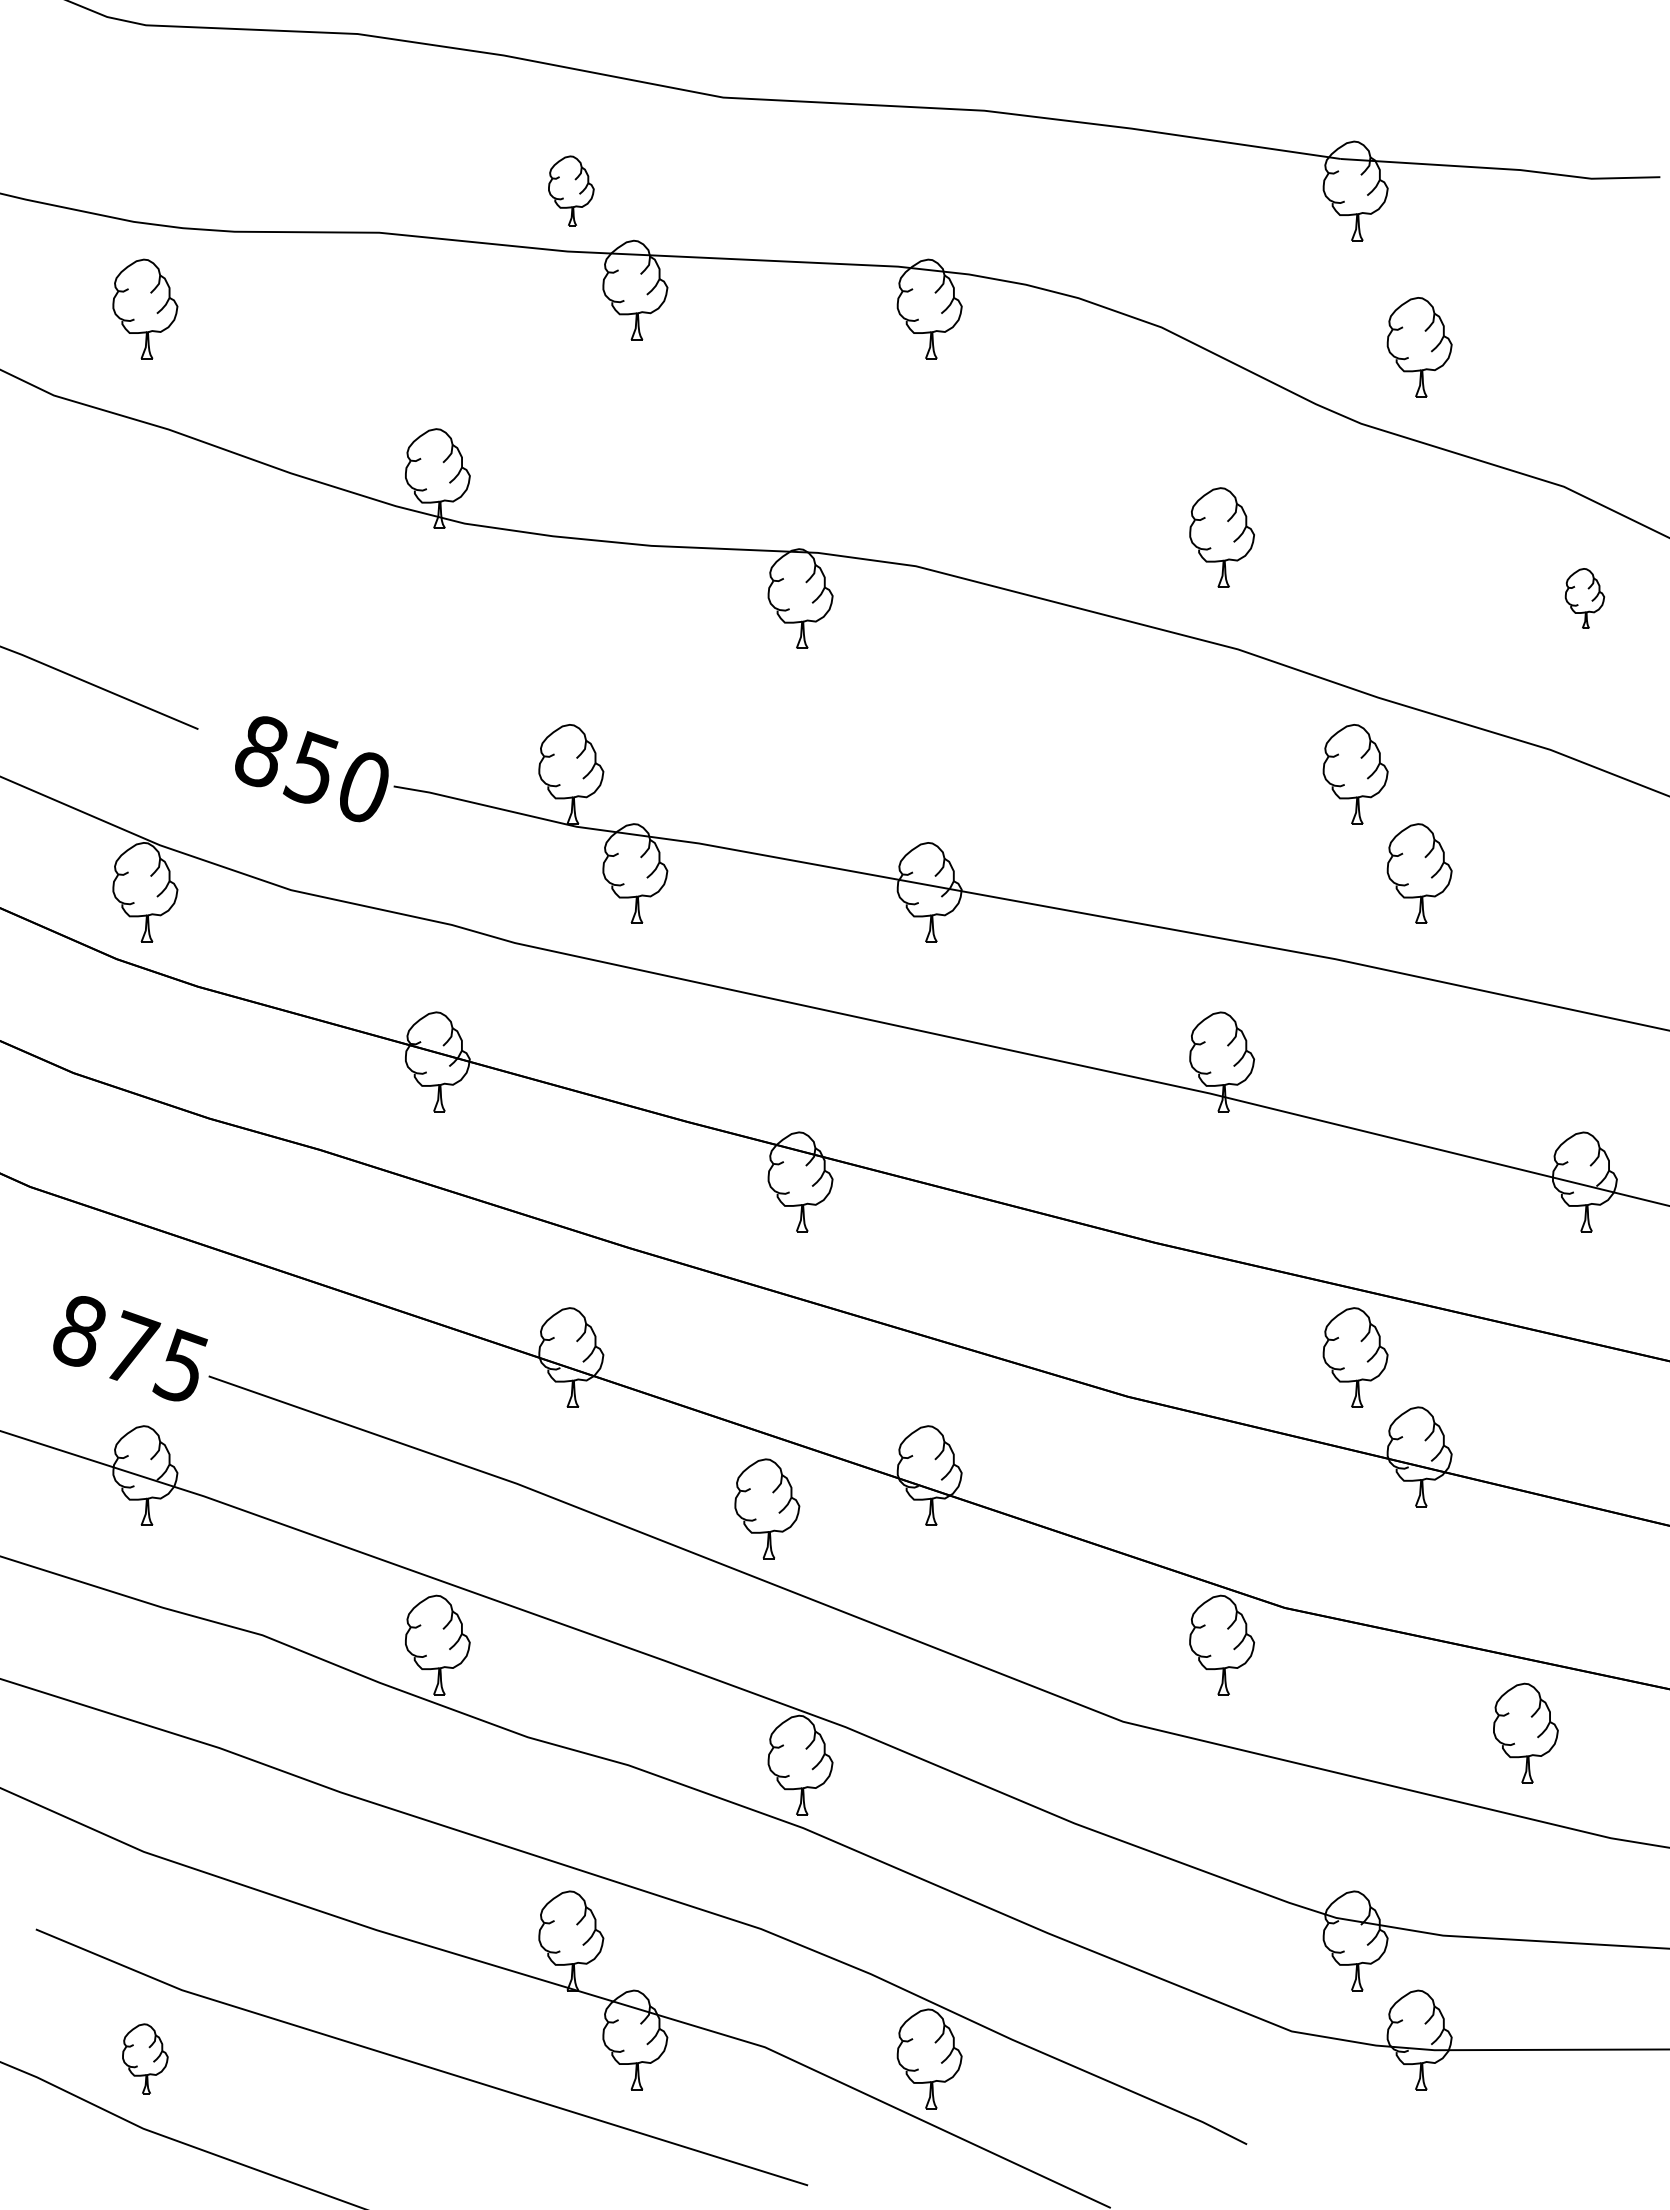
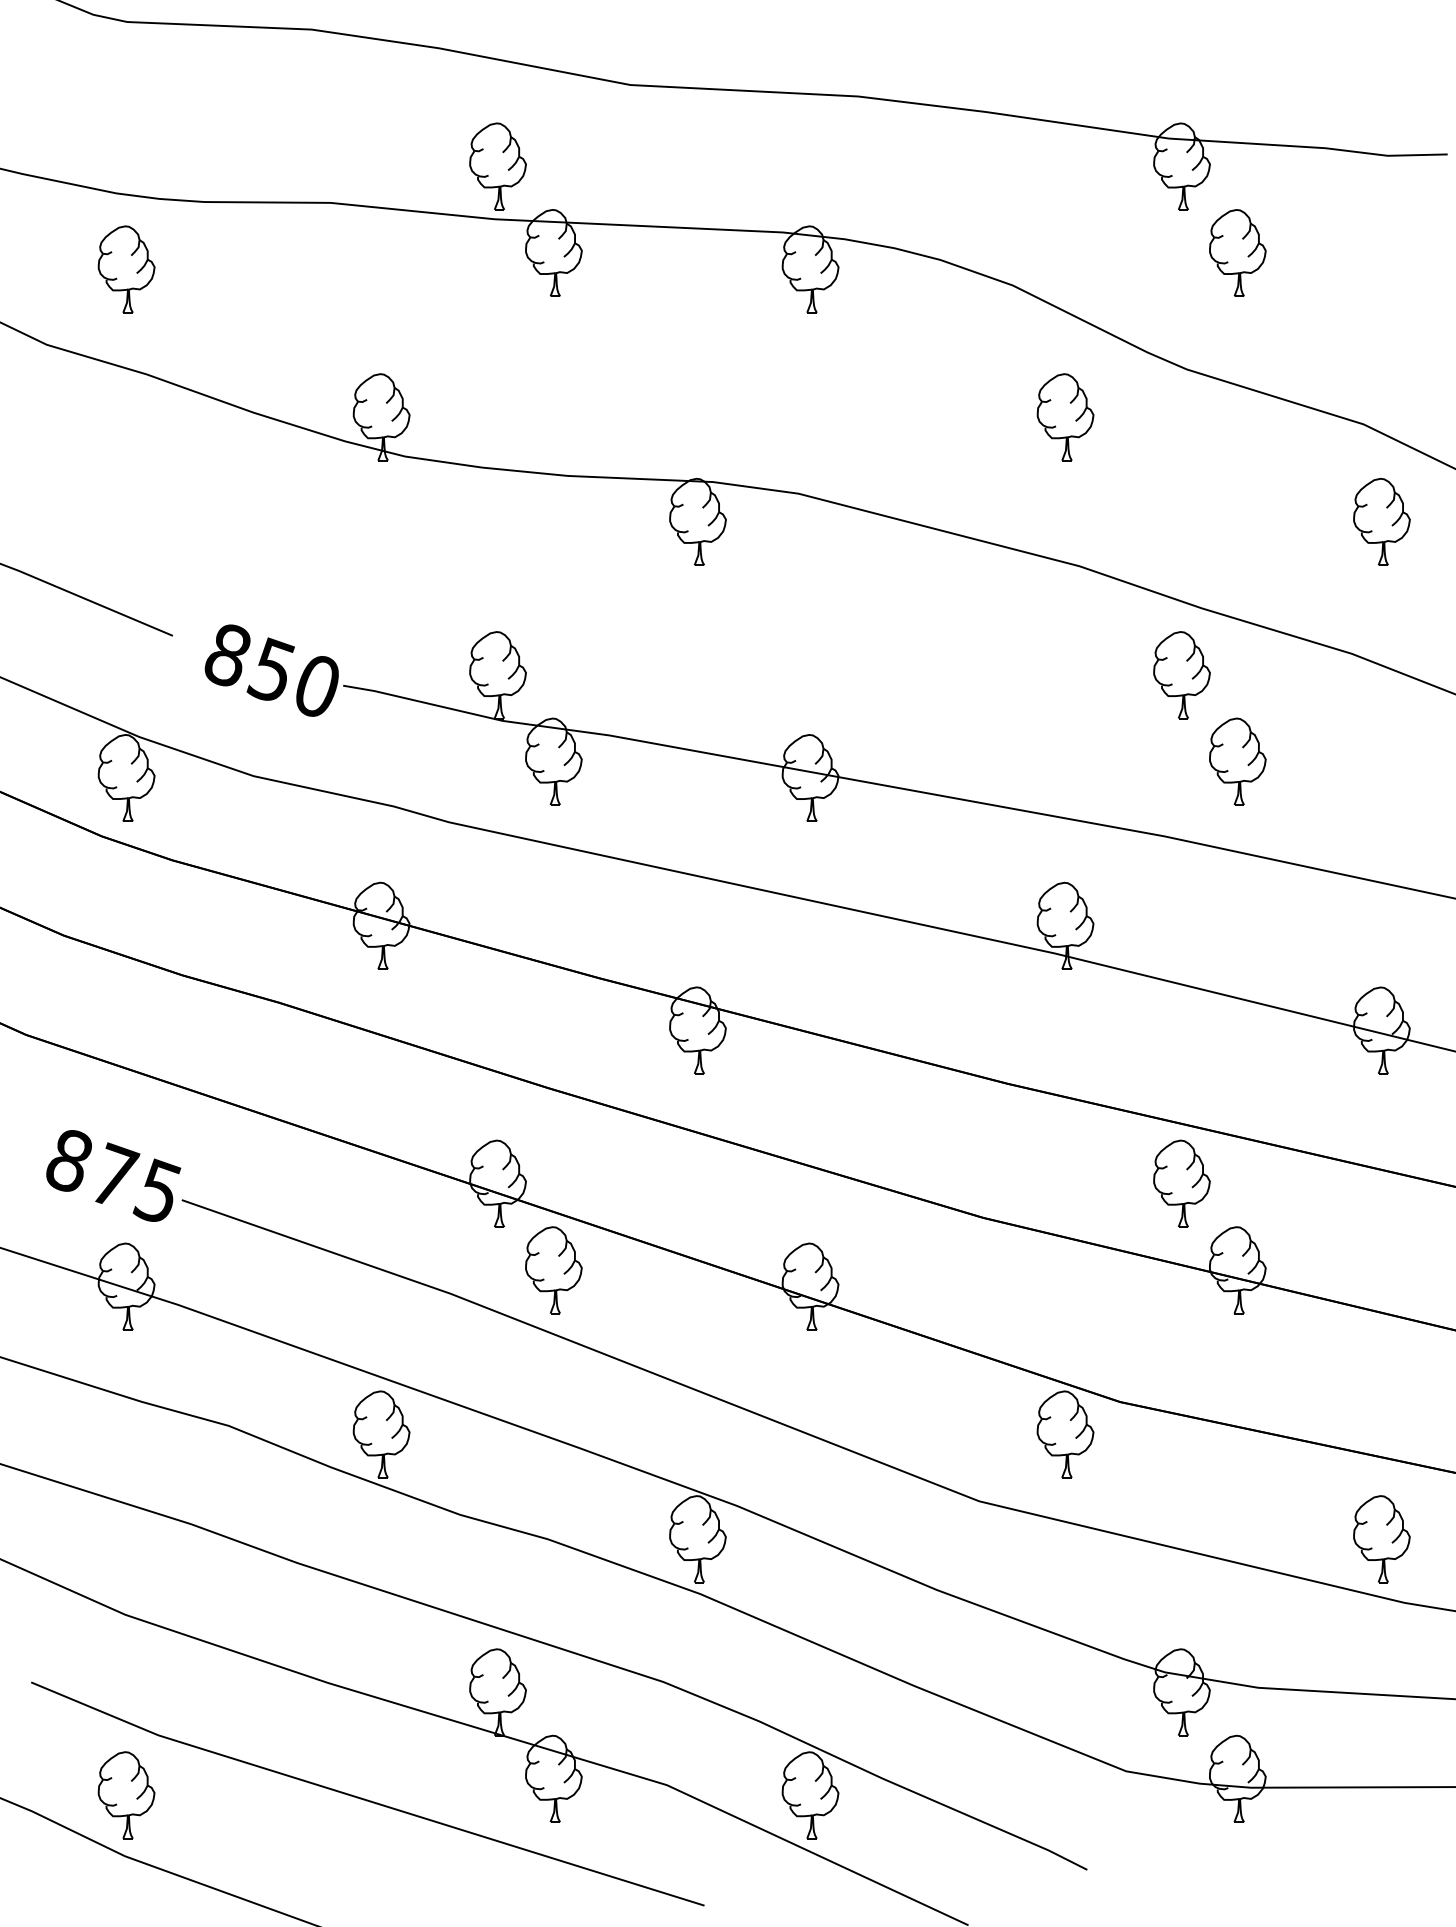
part: (571, 190) -> (498, 166), size x1.43
part: (1419, 347) -> (1237, 253), moved
part: (1221, 537) -> (1065, 417), moved
part: (1584, 598) -> (1381, 521), size x1.67
part: (767, 1508) -> (554, 1270), moved
part: (1525, 1732) -> (1381, 1538), moved
part: (145, 2058) -> (126, 1794), size x1.43

